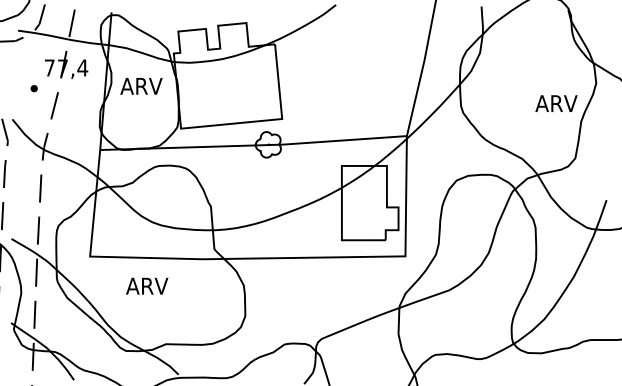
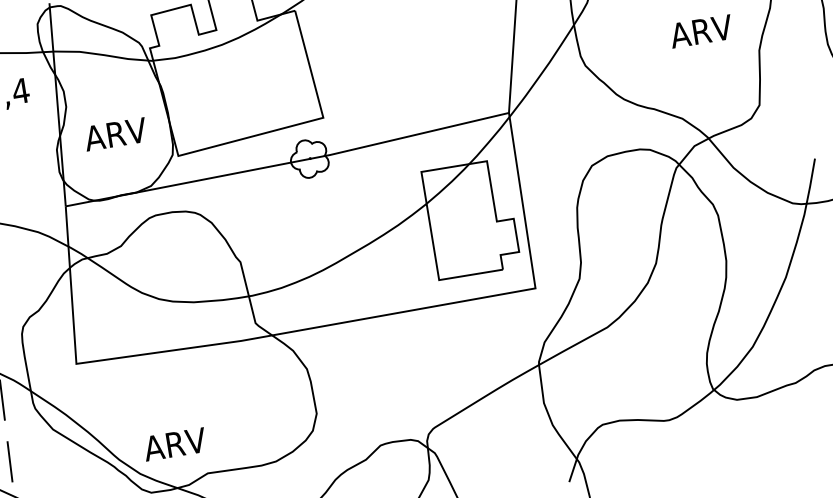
text: (141, 86) -> (115, 134), moved
text: (556, 103) -> (701, 31), moved
text: (147, 285) -> (175, 443), moved

